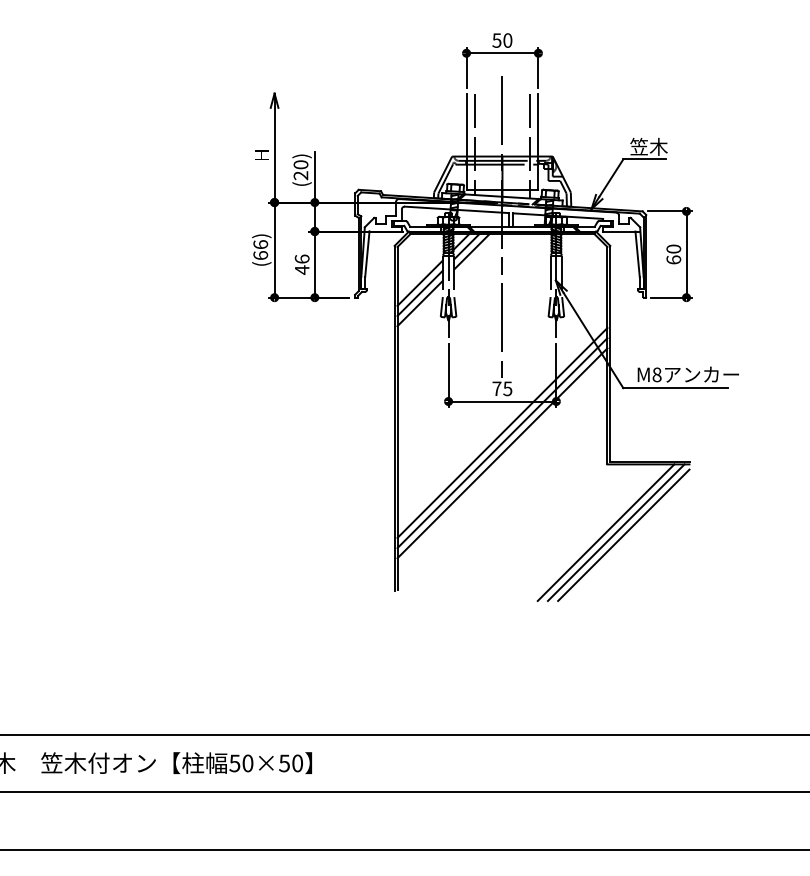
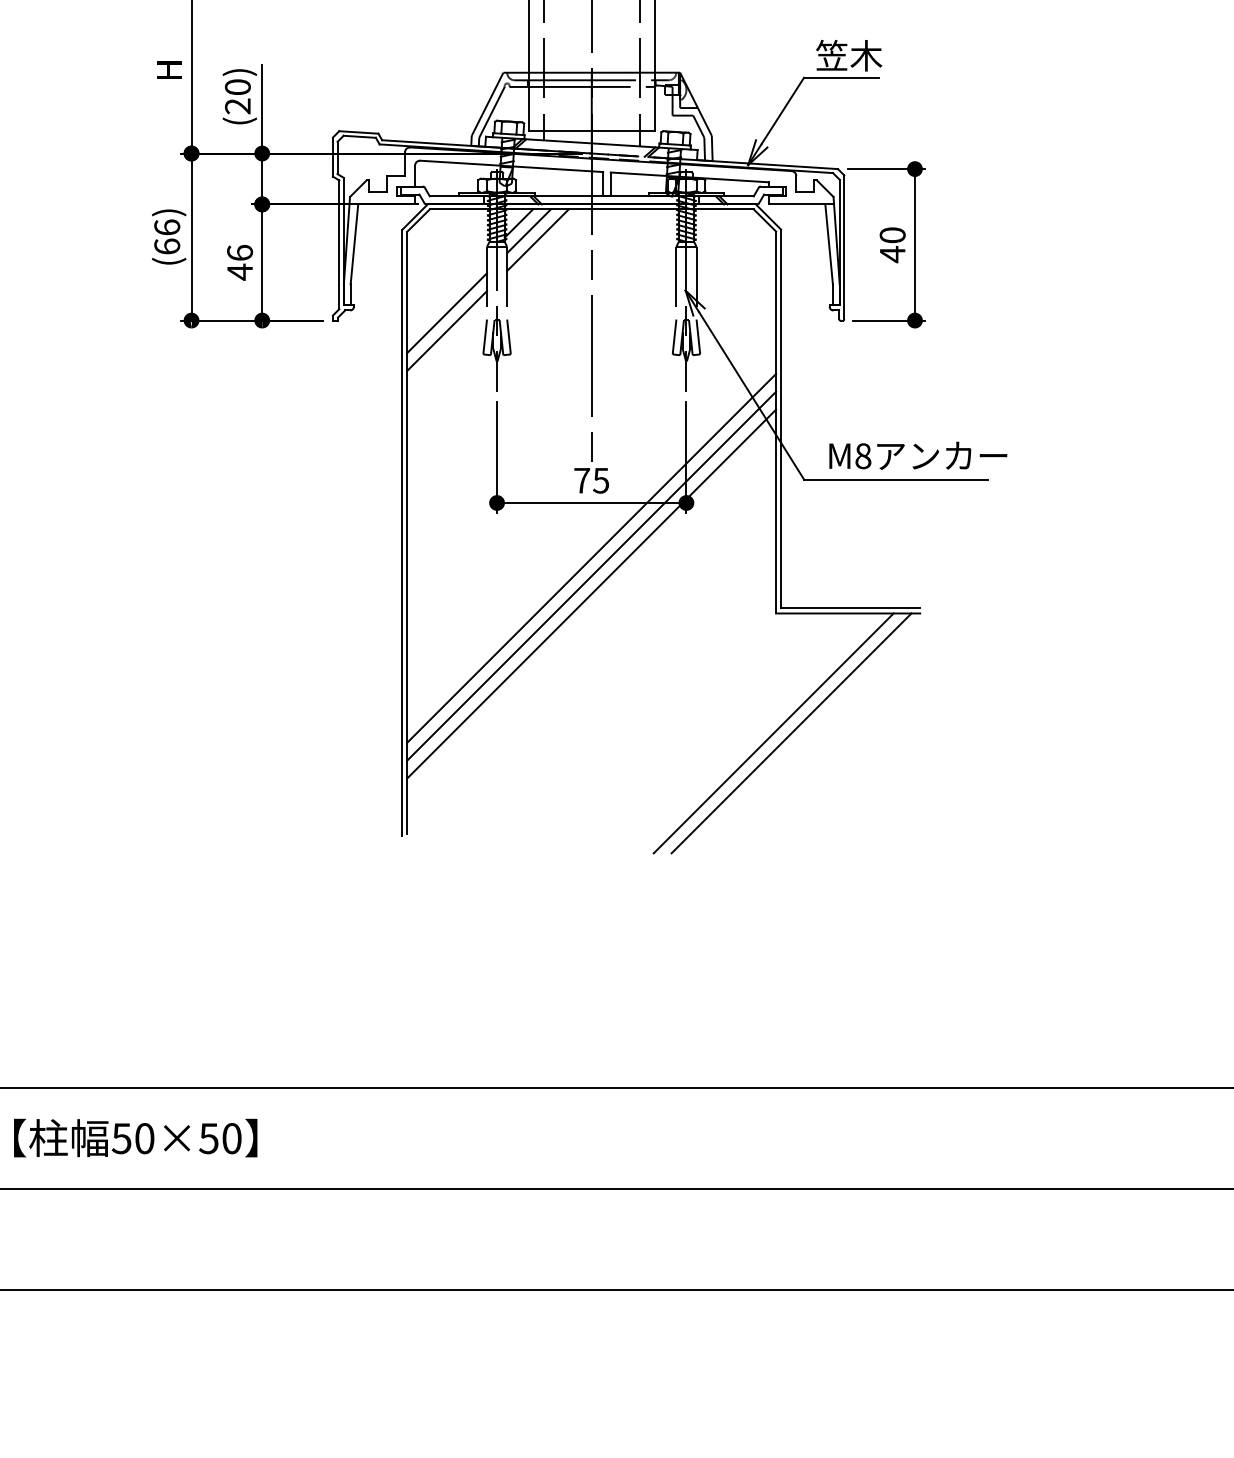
text: (673, 259) -> (892, 253), 60 -> 40
line: (419, 282) -> (446, 293), removed
line: (623, 535) -> (804, 738), removed

